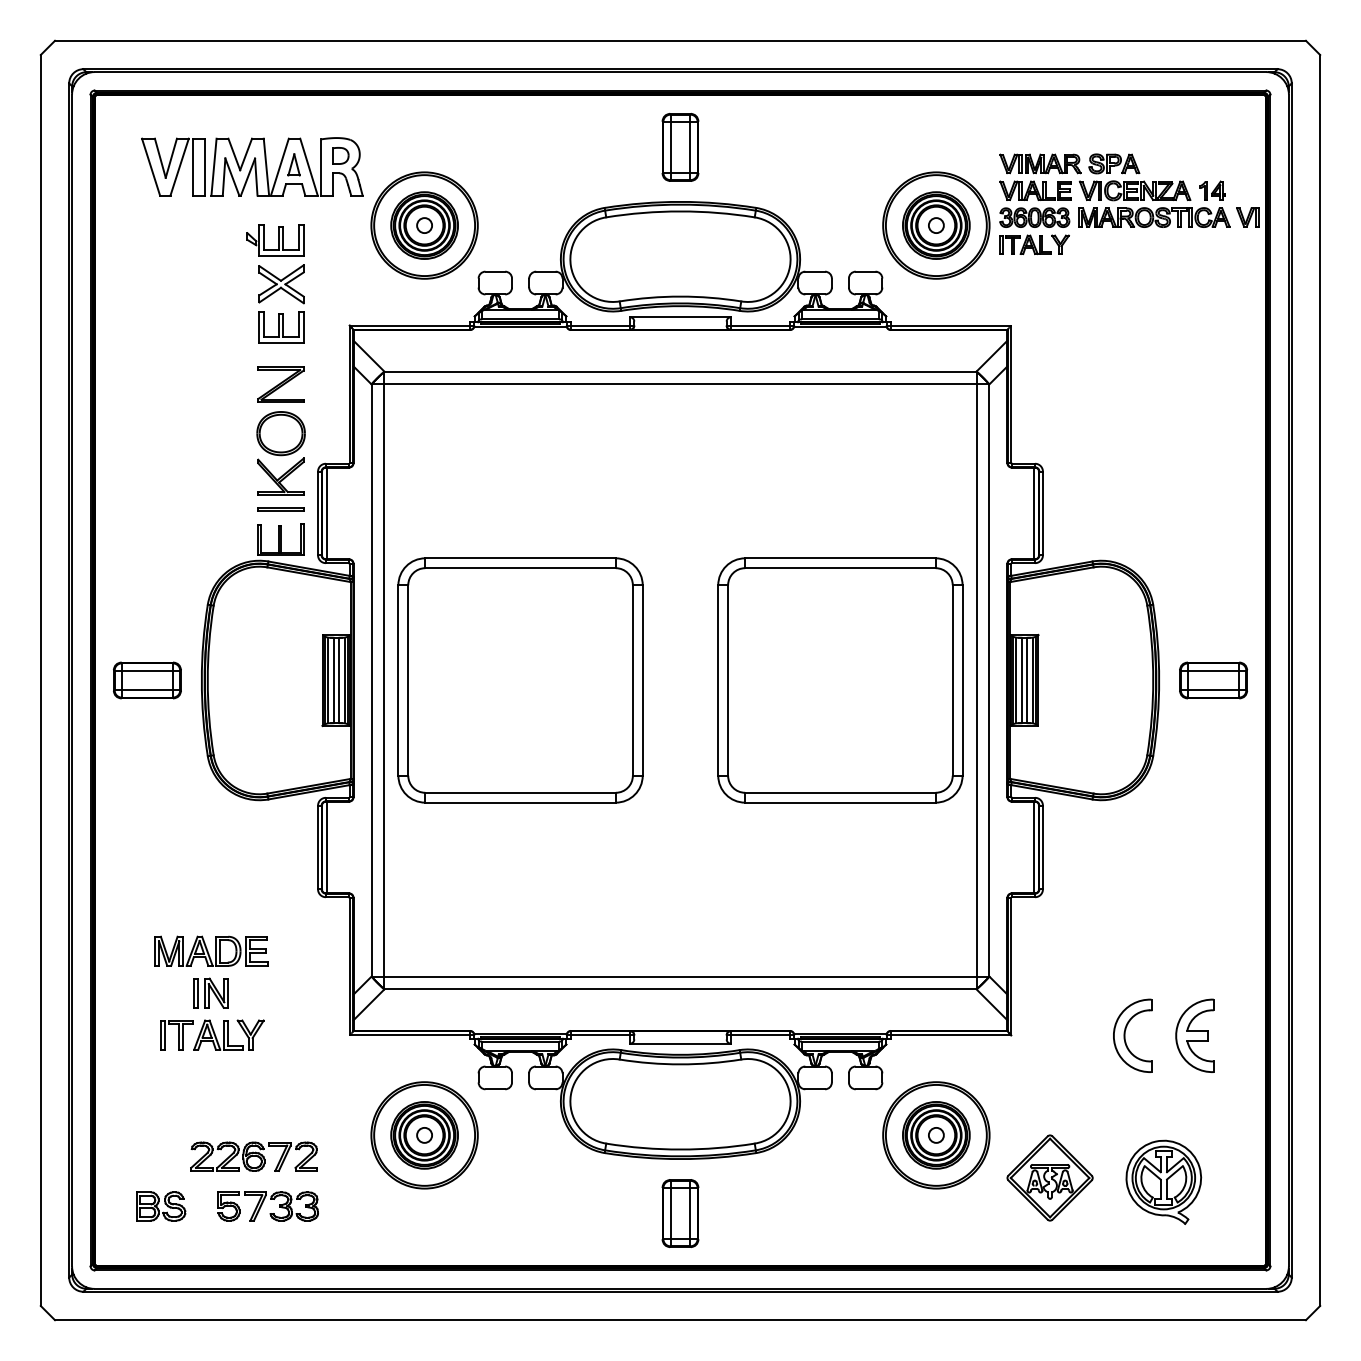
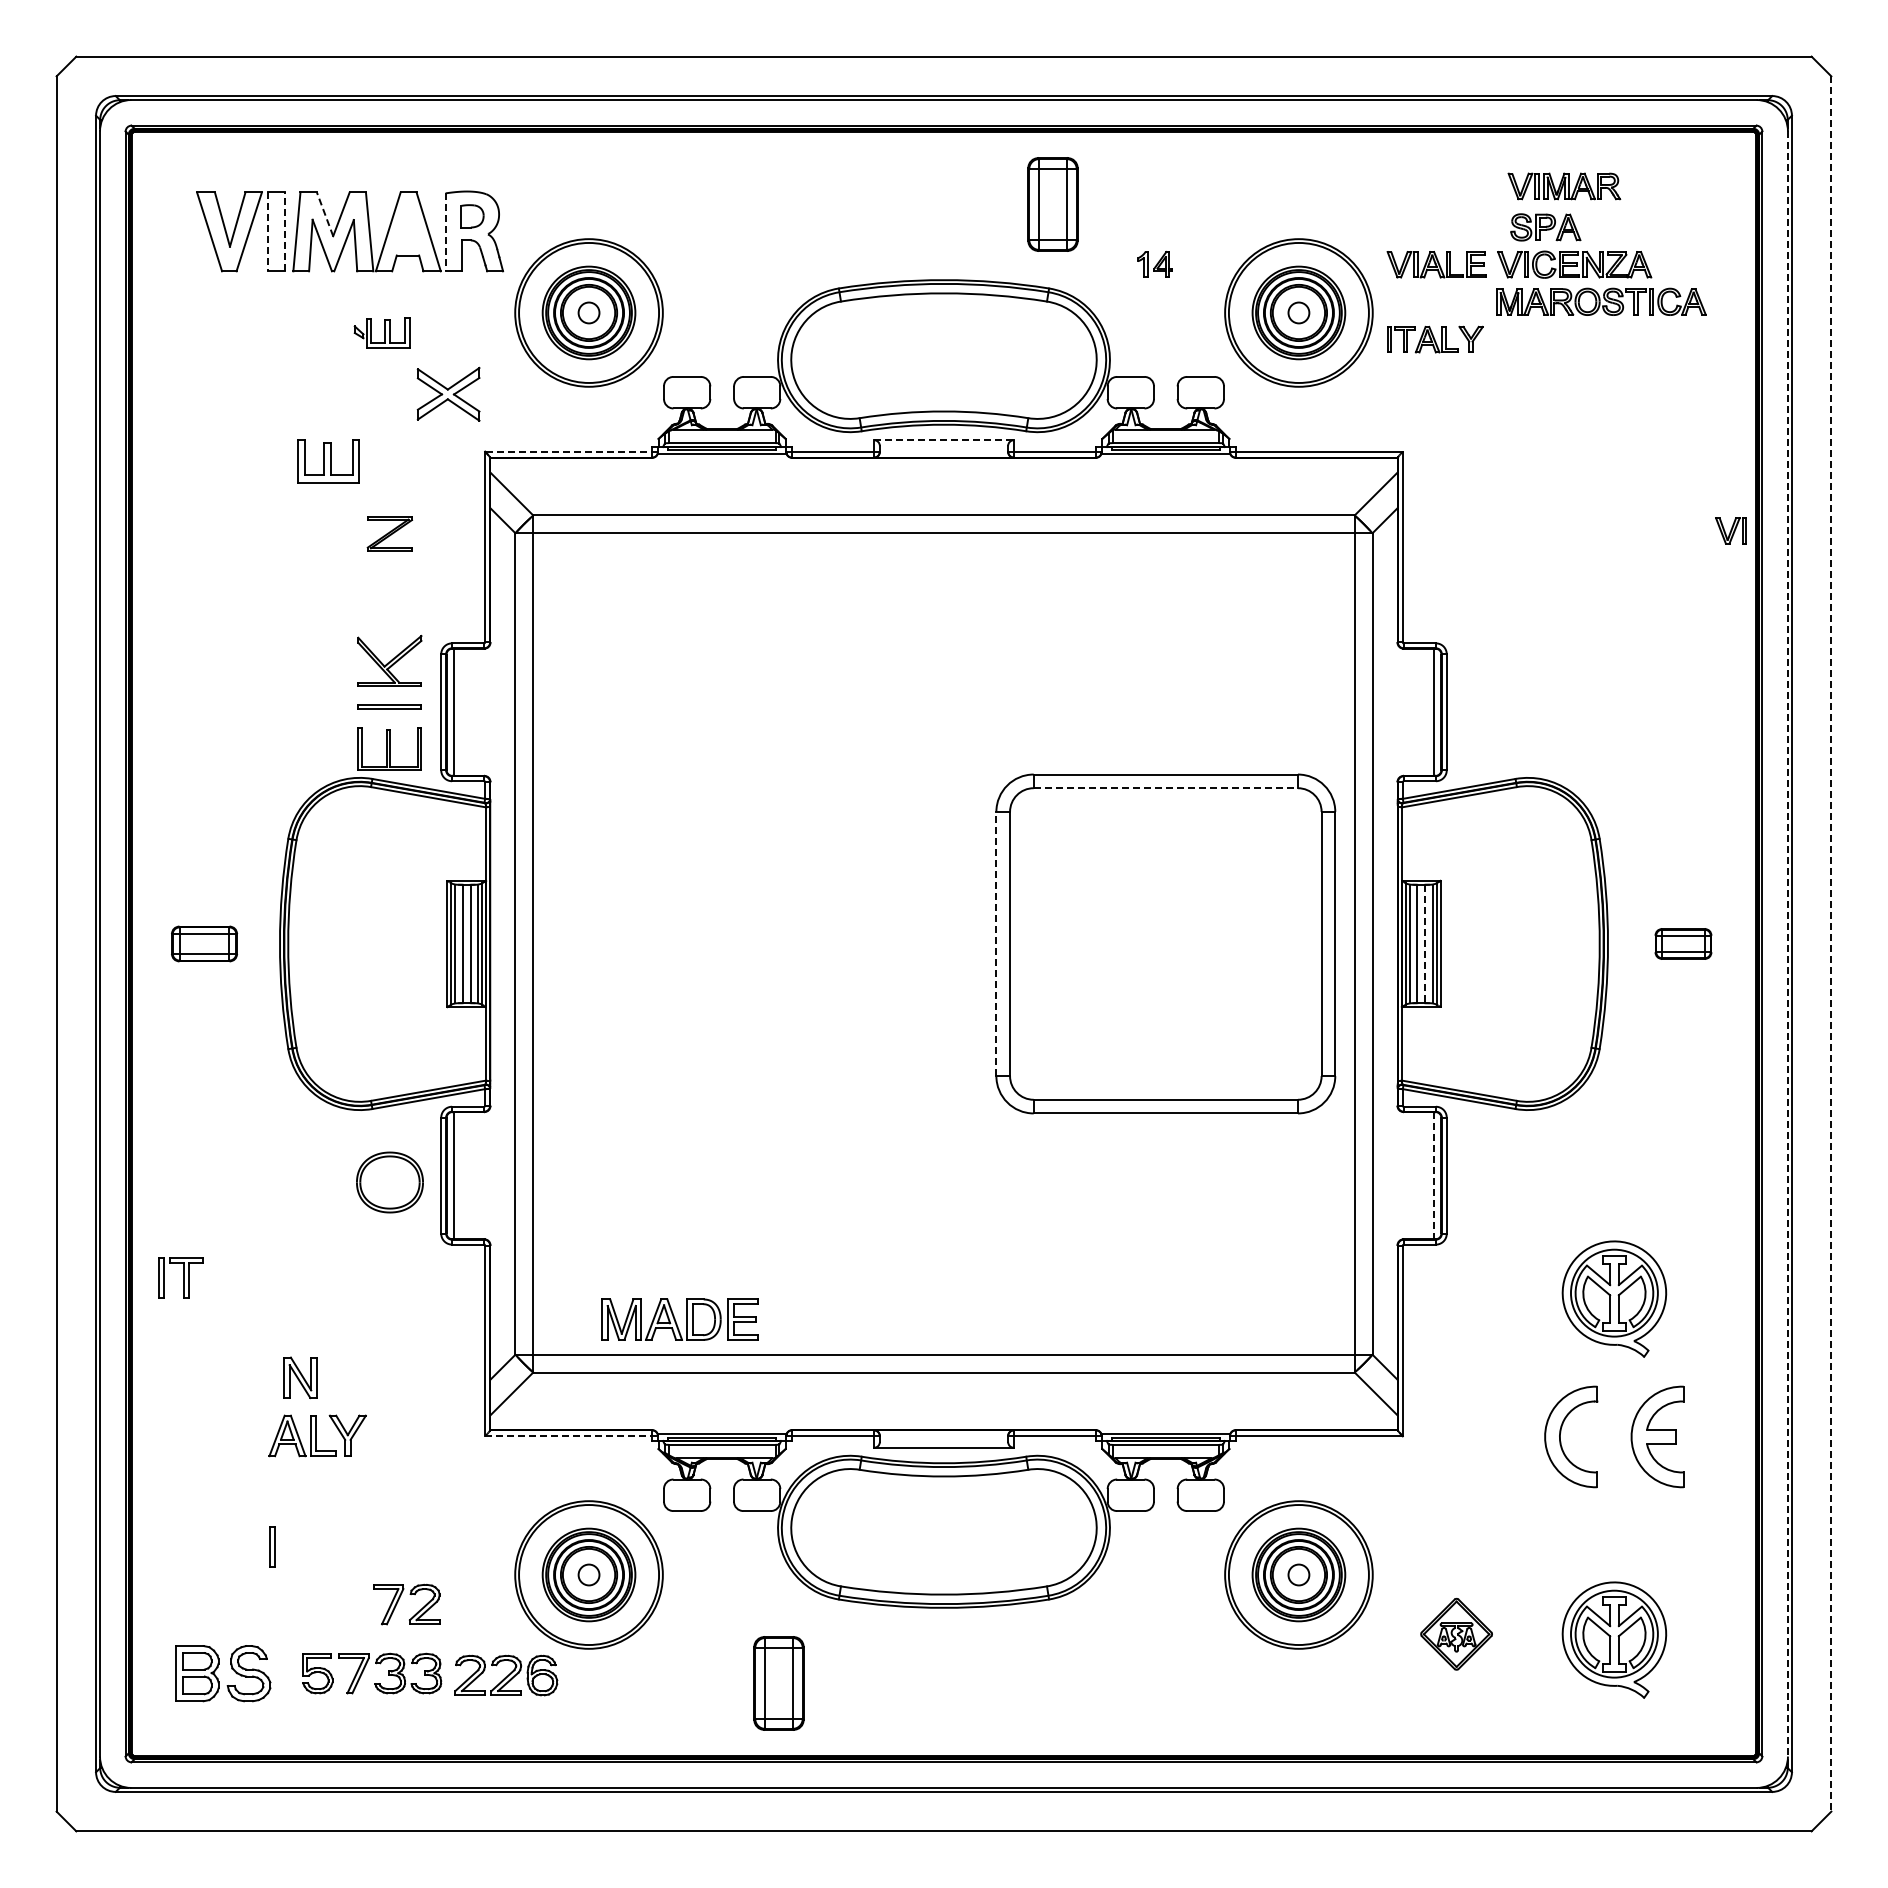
part: (680, 147) -> (1052, 204), moved
line: (233, 153) -> (324, 213), solid -> dashed
part: (1040, 163) -> (1564, 186), moved
part: (293, 164) -> (407, 228), removed
line: (205, 166) -> (284, 231), solid -> dashed
line: (193, 167) -> (268, 232), solid -> dashed
line: (321, 167) -> (445, 232), solid -> dashed
part: (1212, 190) -> (1154, 264), moved
part: (1034, 217) -> (1435, 301), removed
part: (1247, 217) -> (1730, 530), moved
part: (274, 240) -> (381, 333), size x0.7
part: (281, 283) -> (448, 393), moved
line: (680, 317) -> (944, 440), solid -> dashed
line: (411, 325) -> (571, 451), solid -> dashed
part: (281, 327) -> (328, 461), moved
part: (280, 384) -> (389, 533), size x0.7
part: (280, 433) -> (389, 1182), moved
line: (840, 568) -> (1166, 788), solid -> dashed
part: (147, 680) -> (204, 943), size x0.7
part: (520, 680) -> (721, 943), removed
line: (718, 680) -> (996, 943), solid -> dashed
line: (1027, 680) -> (1425, 944), solid -> dashed
part: (1213, 680) -> (1683, 943), size x0.6
line: (1288, 680) -> (1787, 944), solid -> dashed
line: (1320, 680) -> (1831, 943), solid -> dashed
line: (1033, 847) -> (1433, 1175), solid -> dashed
part: (1163, 936) -> (1614, 1298), added
part: (210, 951) -> (679, 1319), moved
part: (196, 993) -> (272, 1546), moved
part: (176, 1034) -> (180, 1277), moved
line: (412, 1035) -> (572, 1436), solid -> dashed
part: (228, 1156) -> (506, 1675), moved
part: (1049, 1178) -> (1456, 1634), size x0.6
part: (161, 1206) -> (223, 1673), size x1.4
part: (680, 1213) -> (778, 1683), moved

